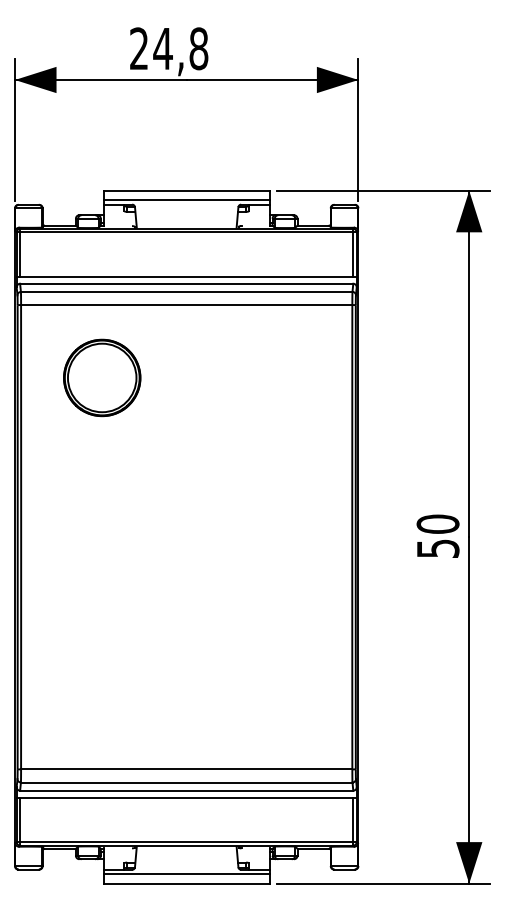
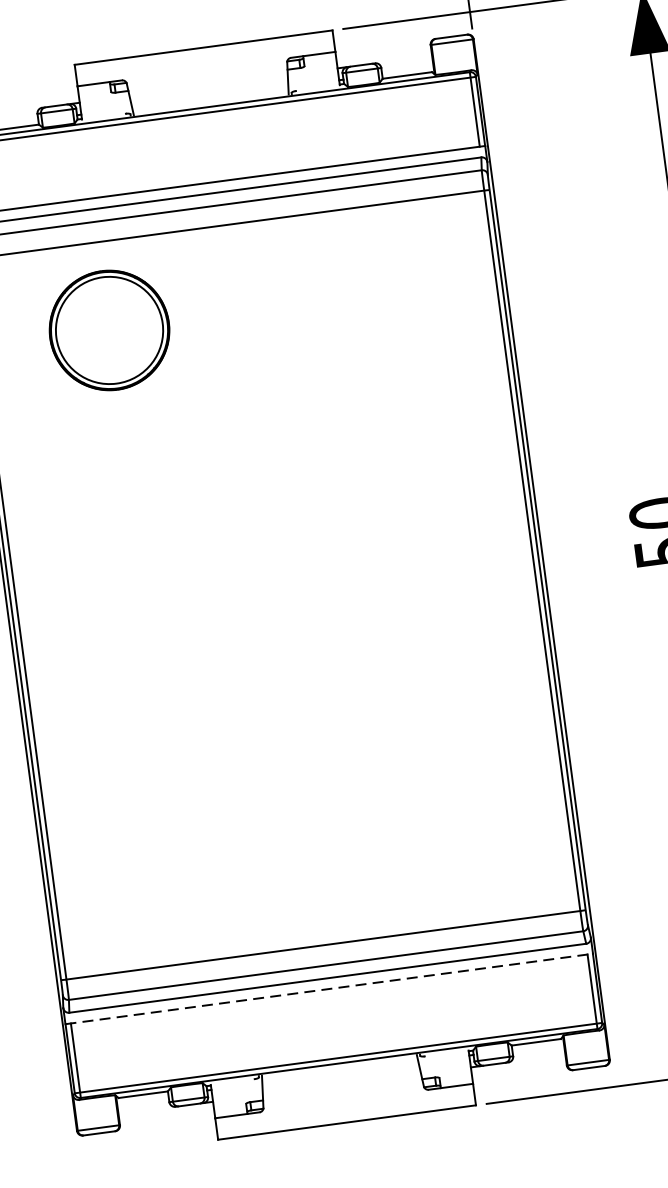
line: (186, 200) -> (205, 62), removed
part: (102, 377) -> (109, 329), moved
line: (187, 797) -> (330, 988), solid -> dashed
line: (186, 873) -> (344, 1106), removed

